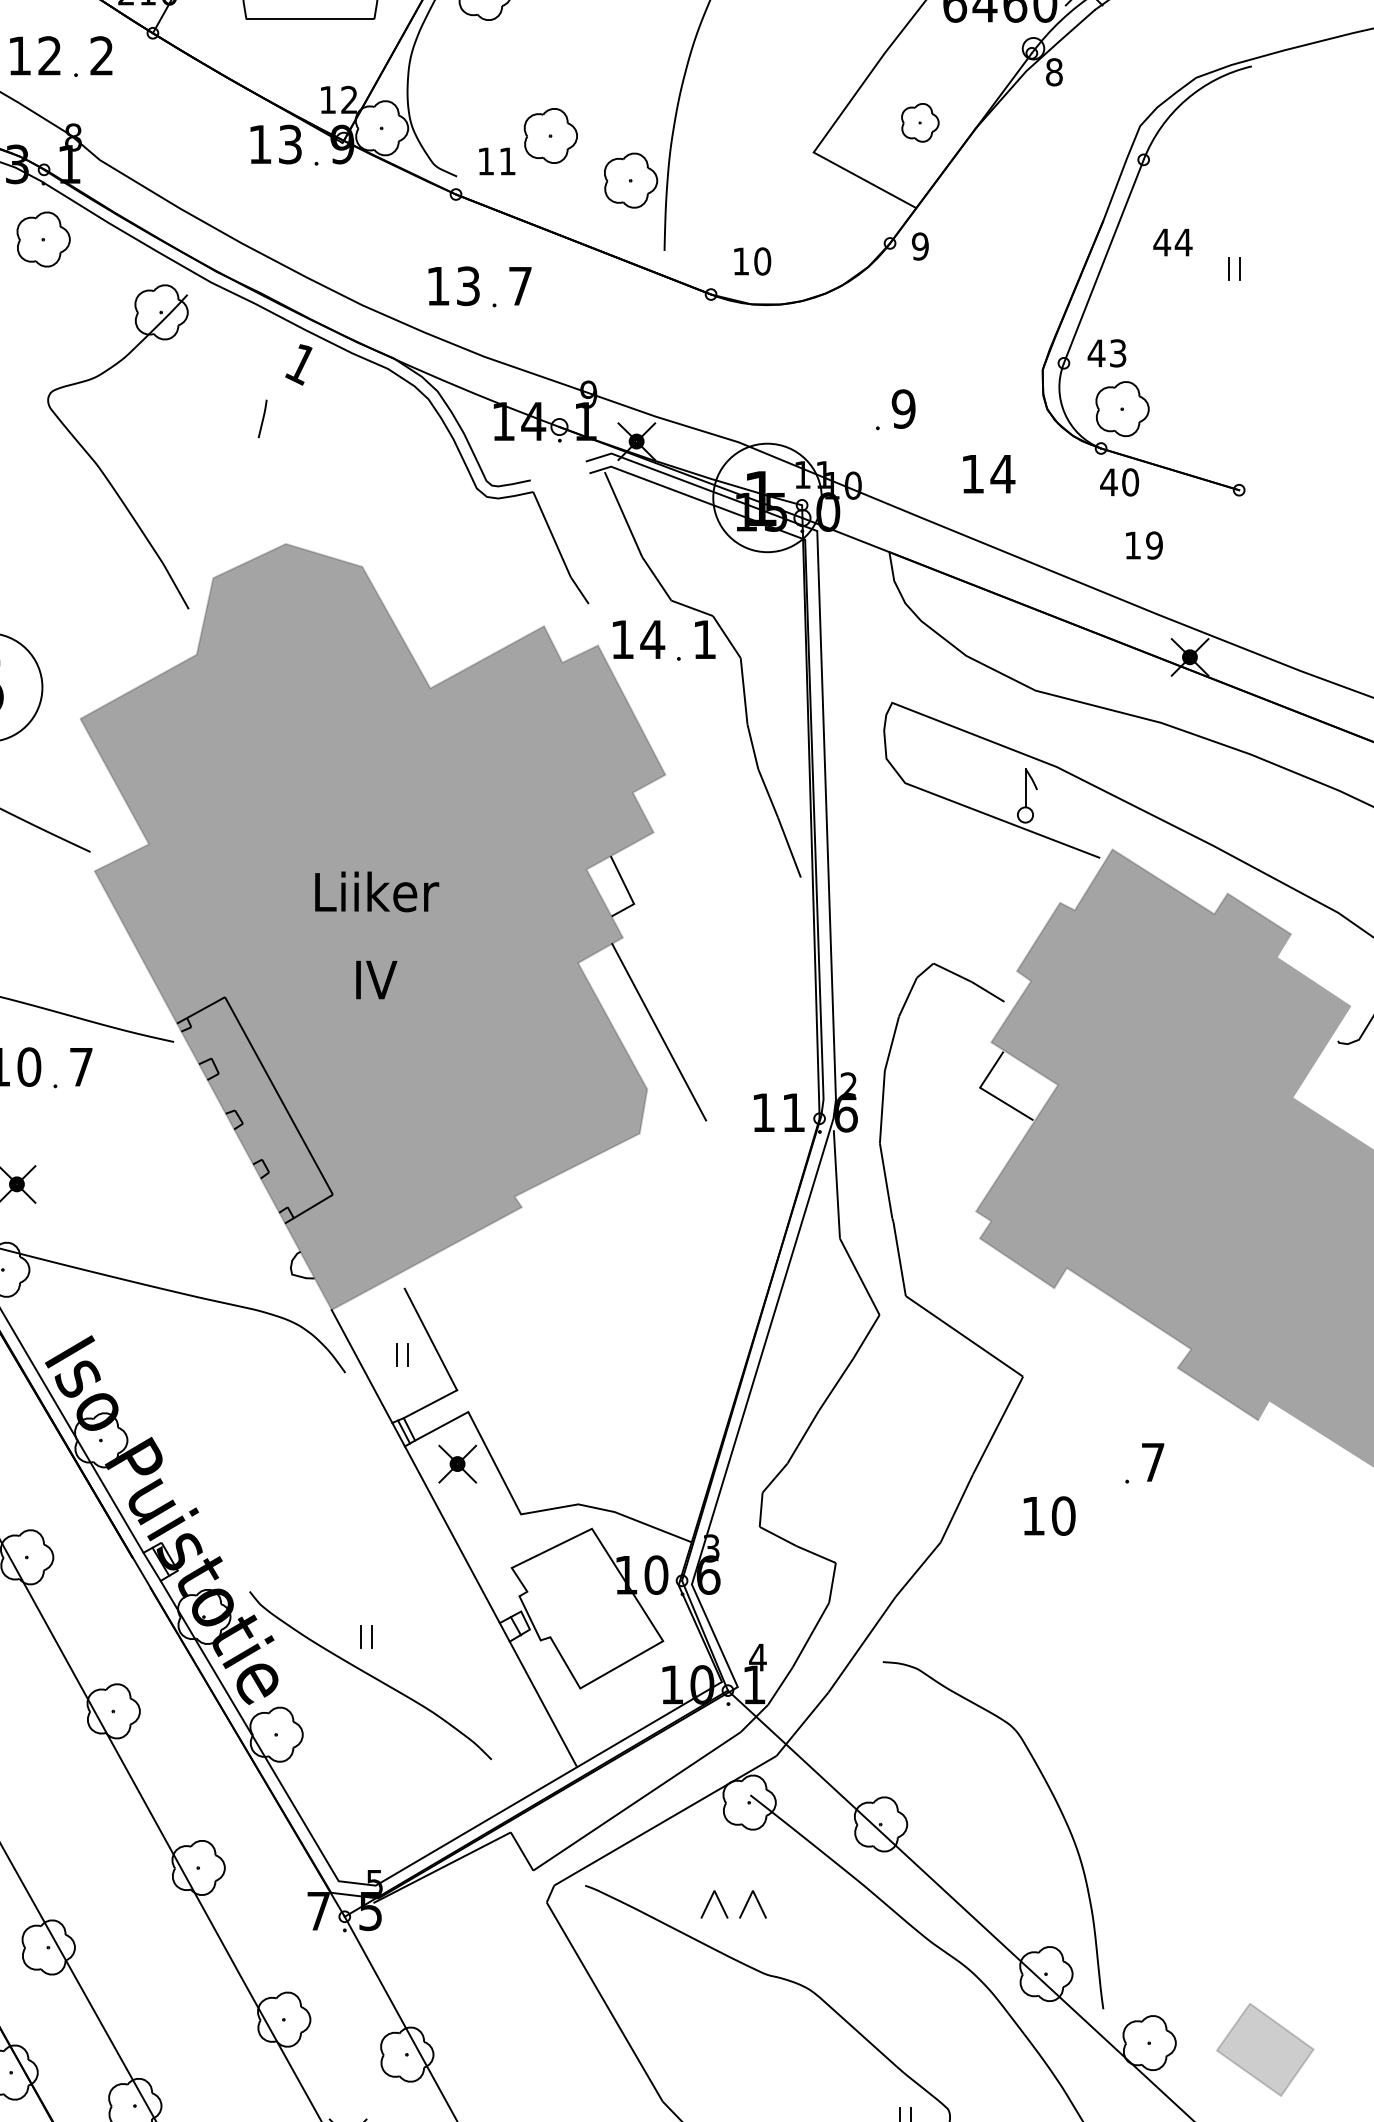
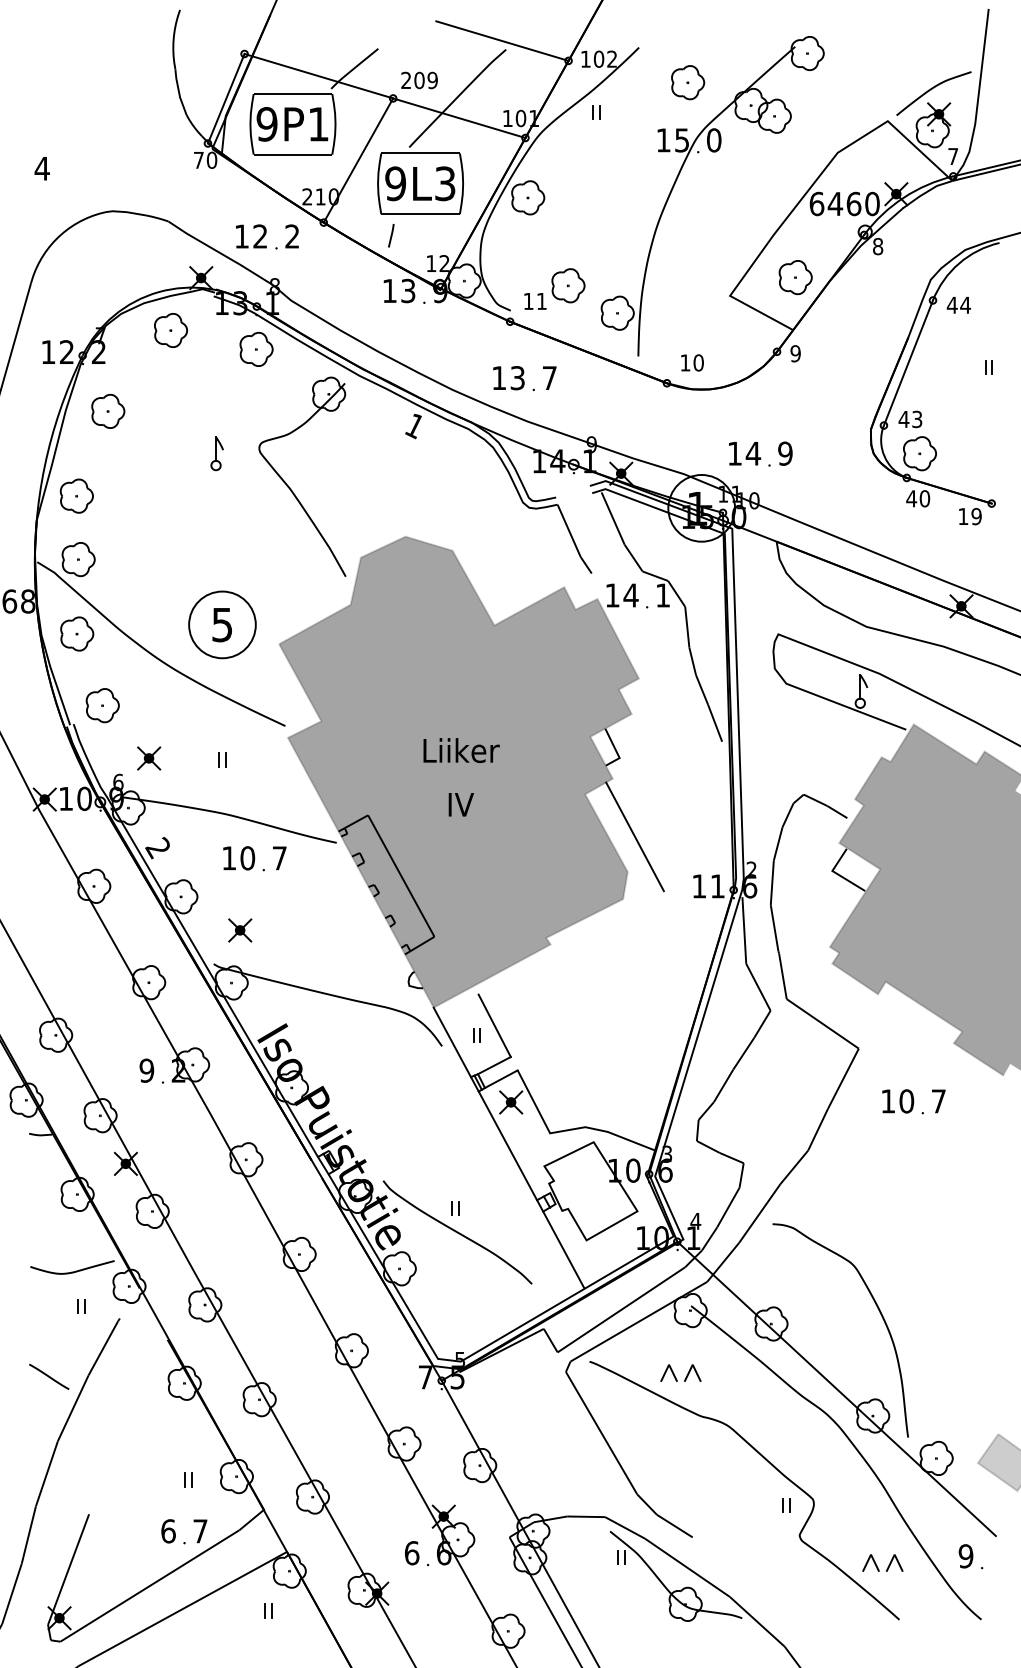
part: (920, 122) -> (795, 277), size x1.43
text: (1172, 242) -> (958, 305), moved
line: (263, 418) -> (391, 235), moved
text: (990, 473) -> (745, 453), moved
text: (1144, 545) -> (970, 516), moved
text: (1050, 1516) -> (898, 1101), moved

